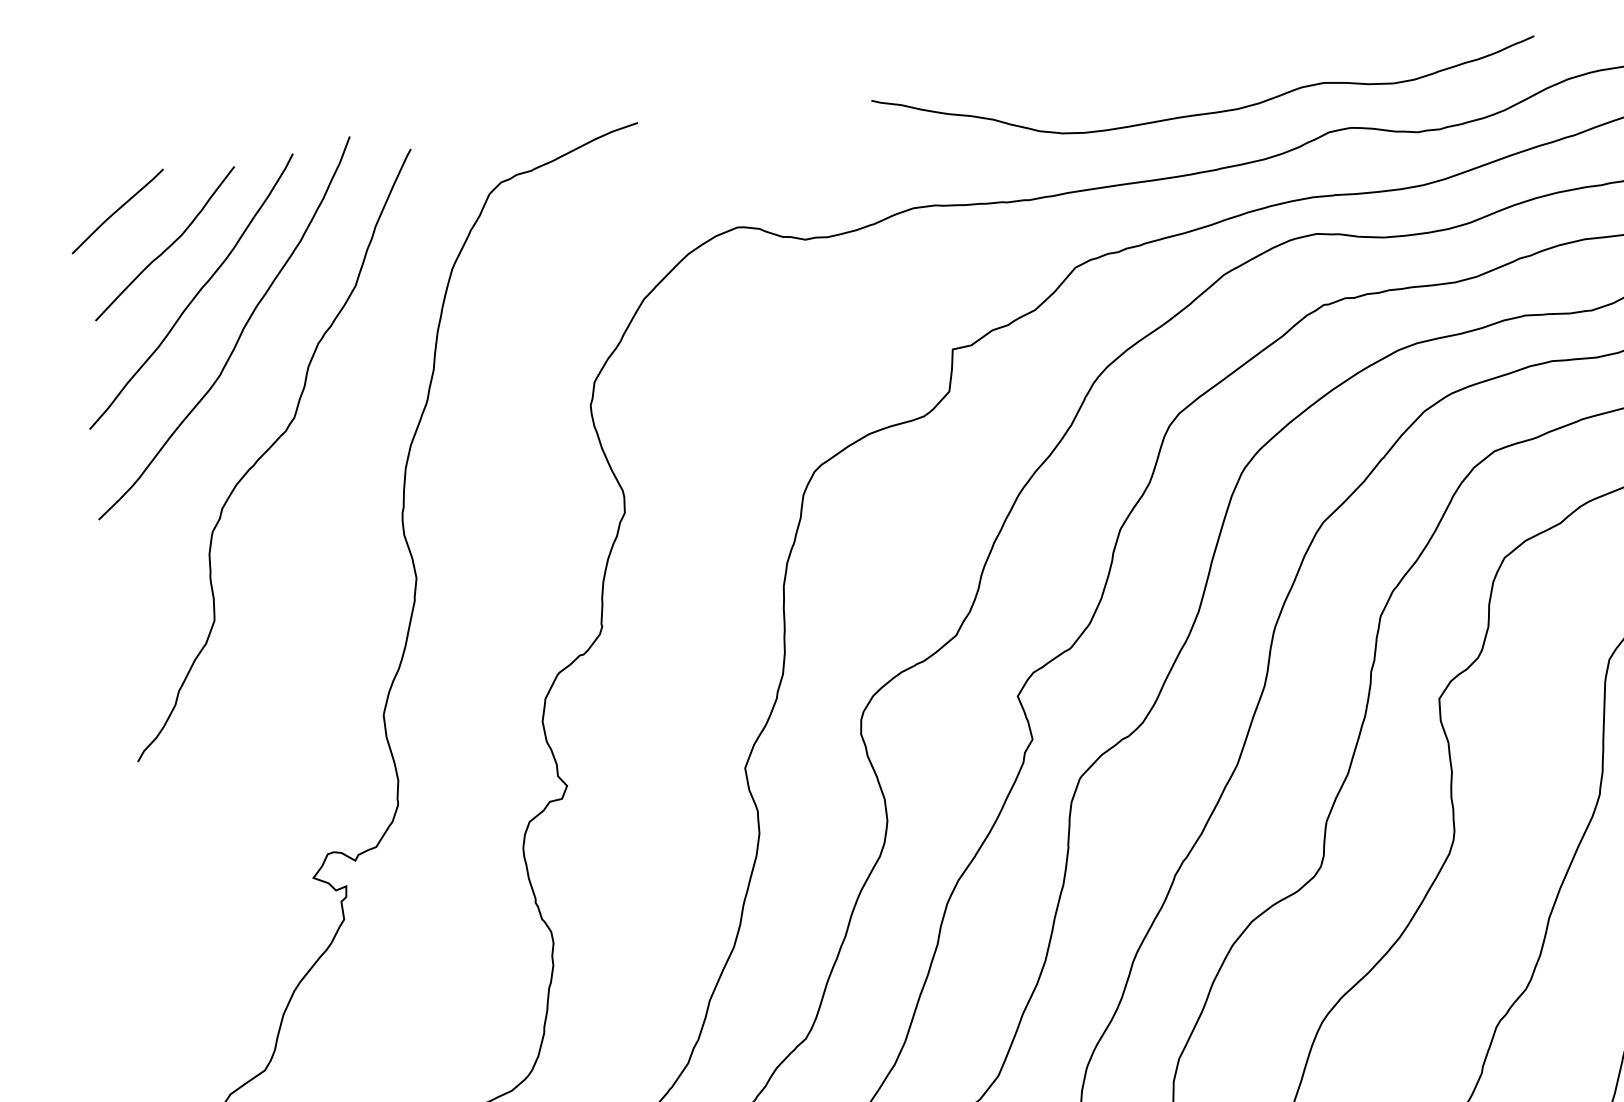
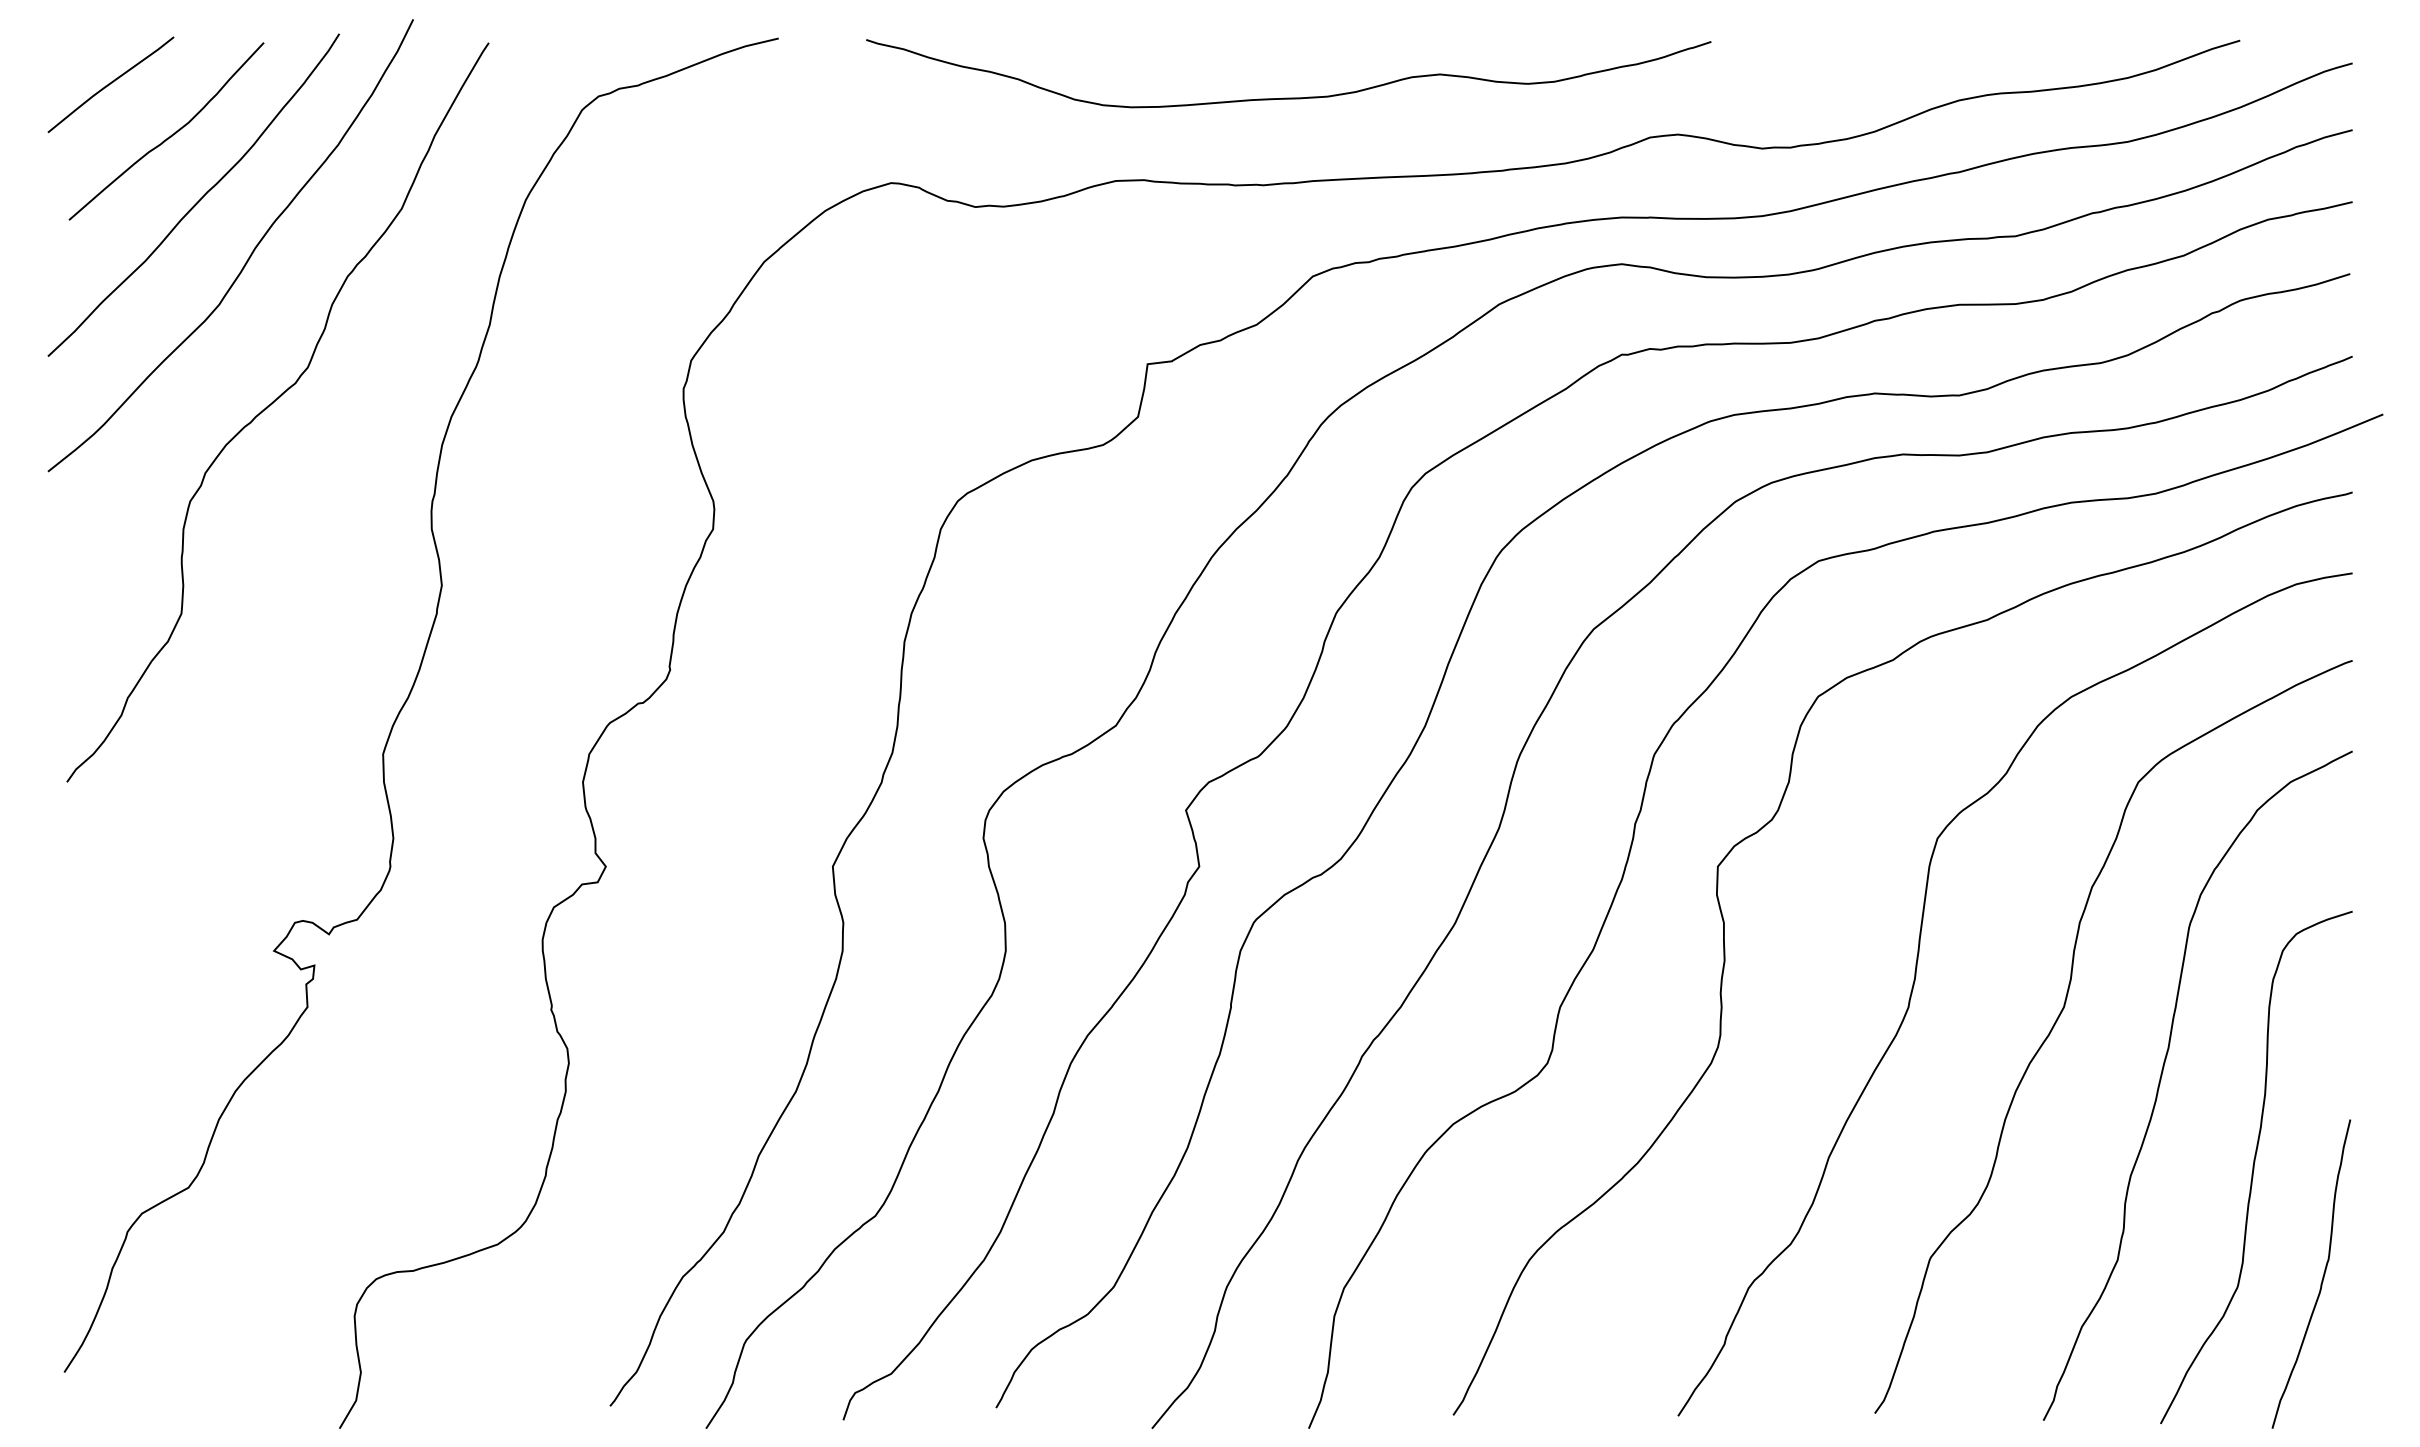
curve: (1207, 112) -> (1288, 97), moved

